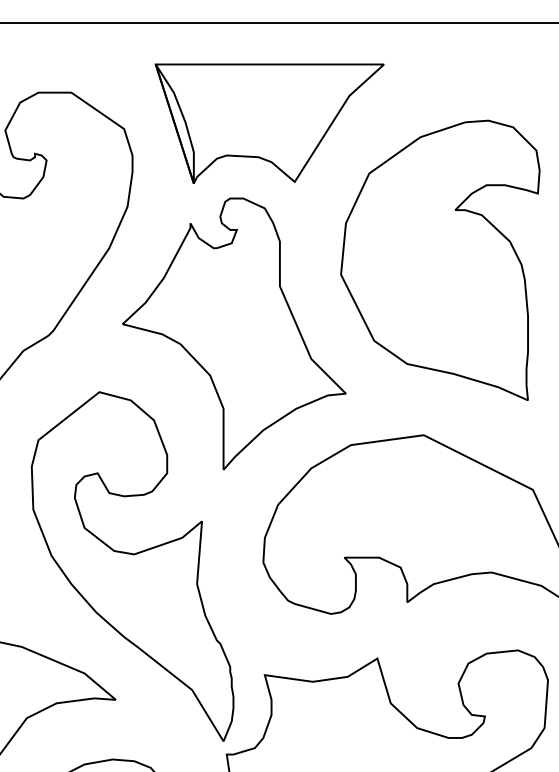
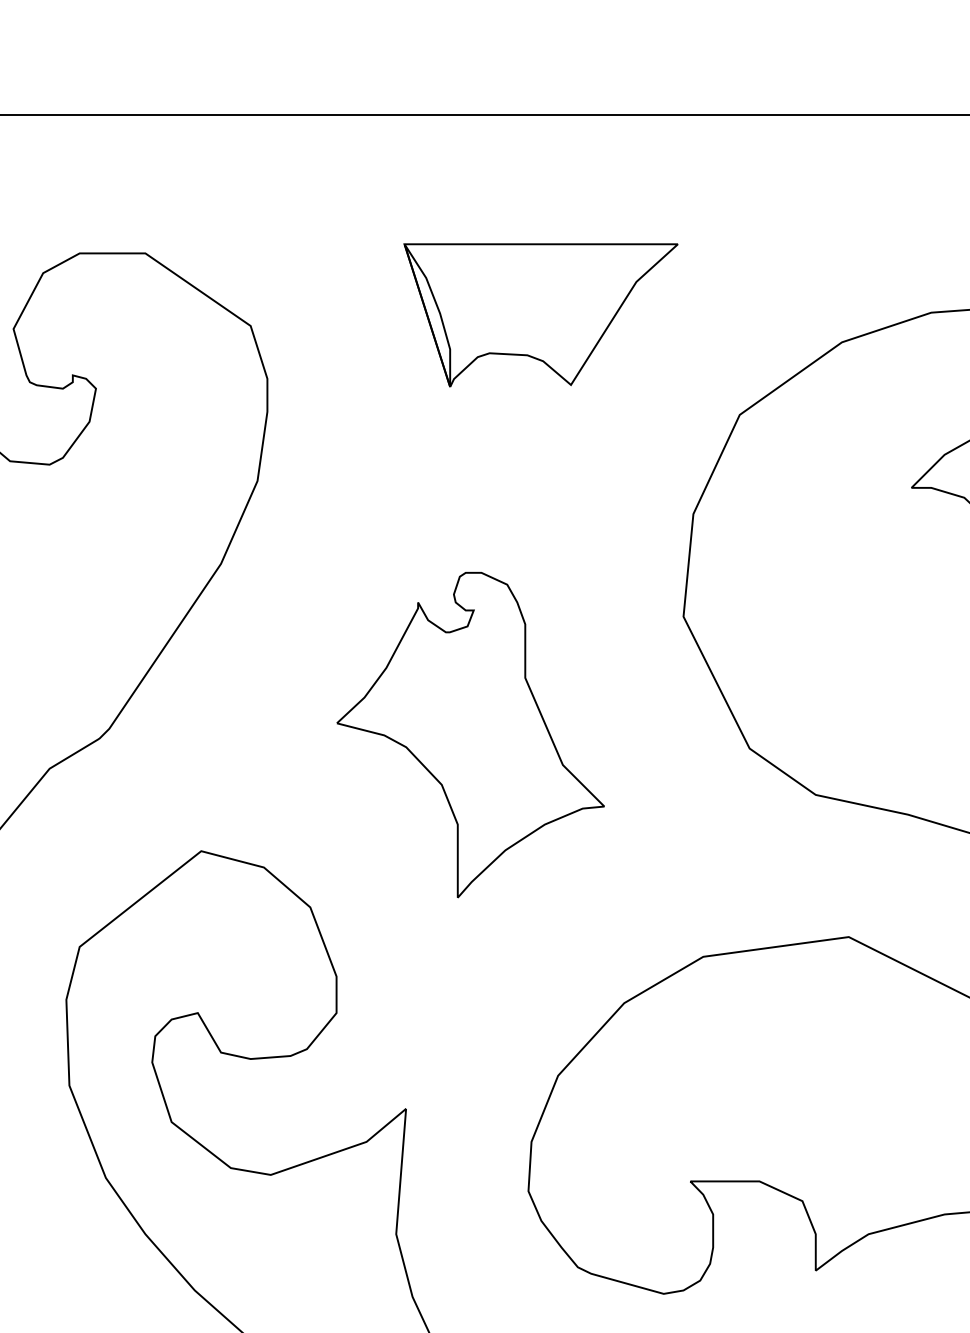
part: (269, 123) -> (540, 314), size x0.6
part: (234, 333) -> (470, 734), size x0.6

